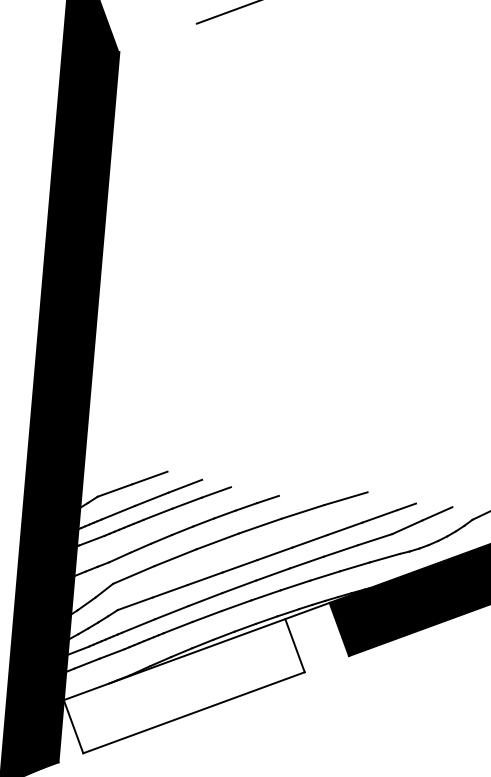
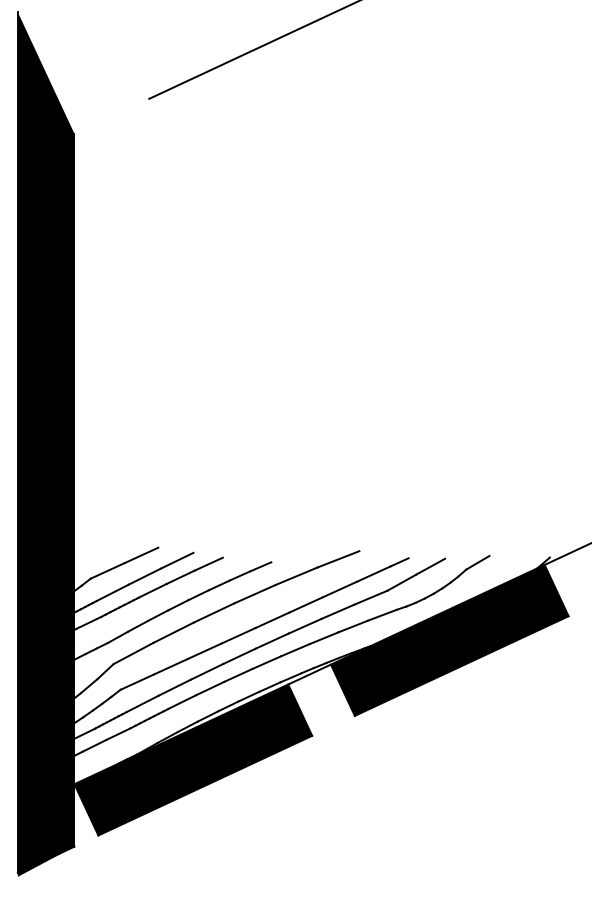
fill: (184, 685) -> (193, 759), added

